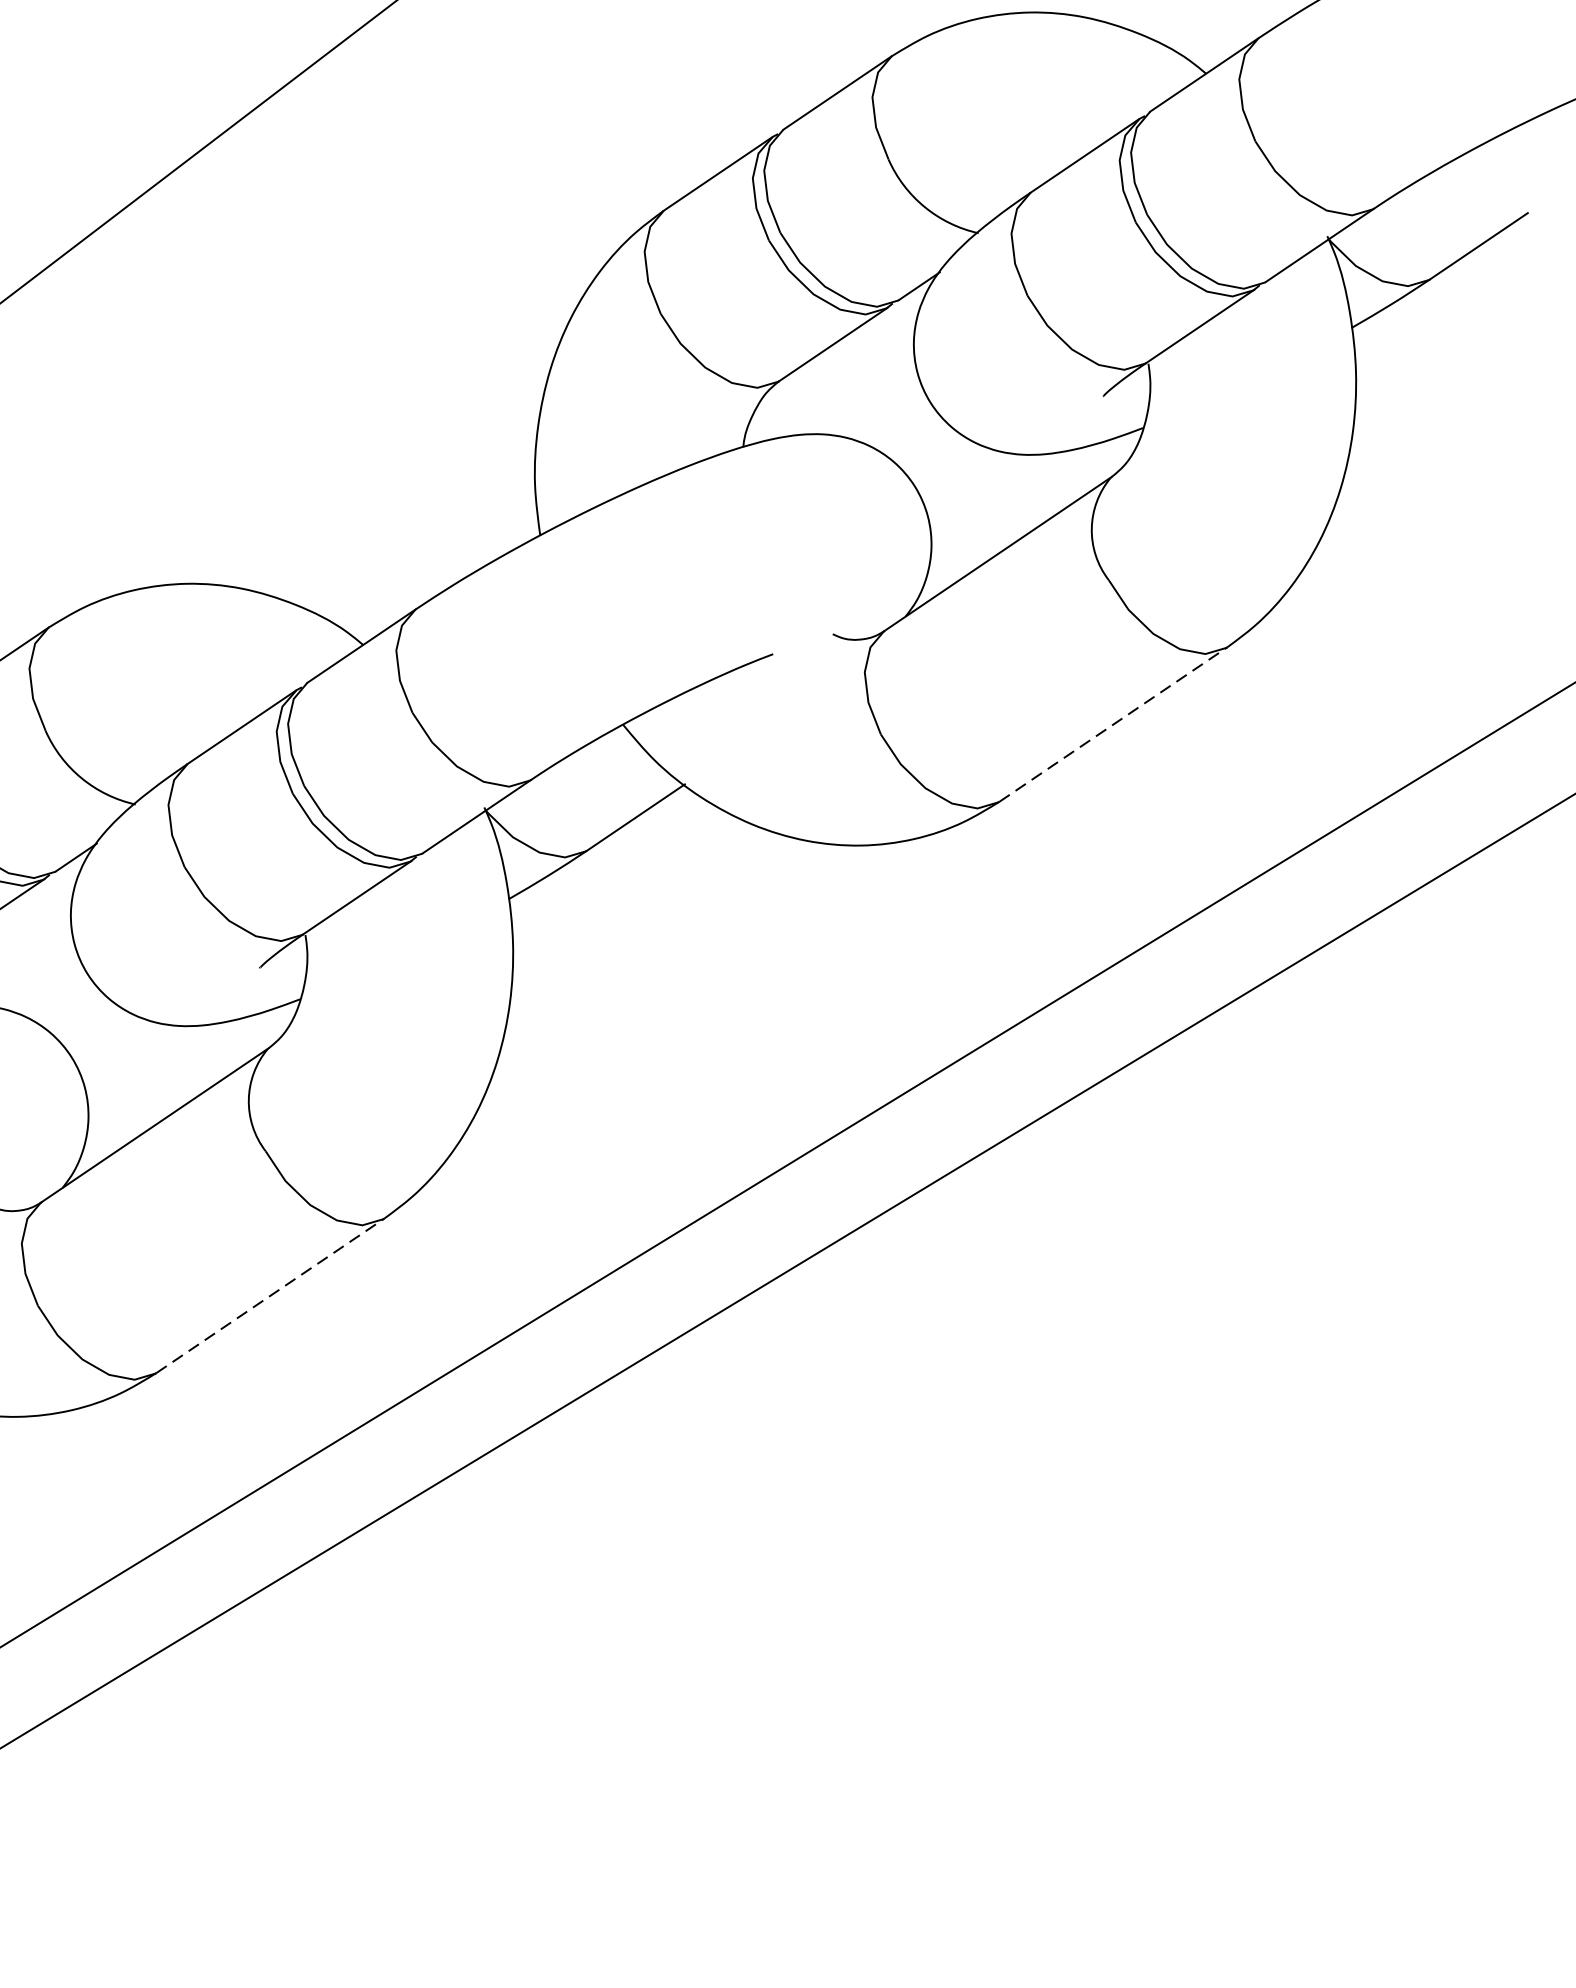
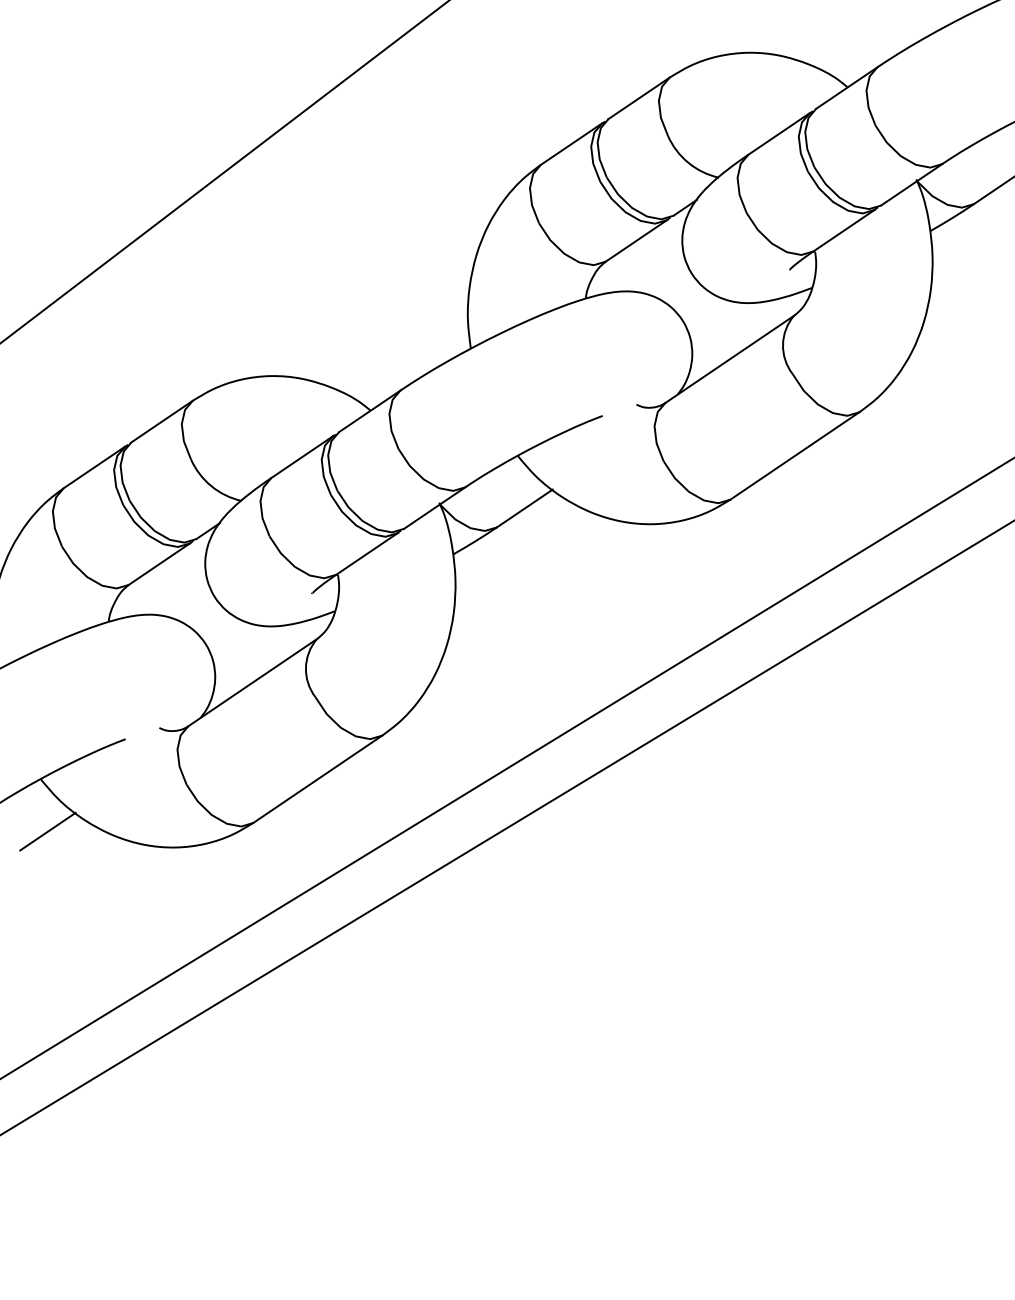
line: (1113, 724) -> (795, 455), dashed -> solid
line: (270, 1296) -> (318, 779), dashed -> solid

